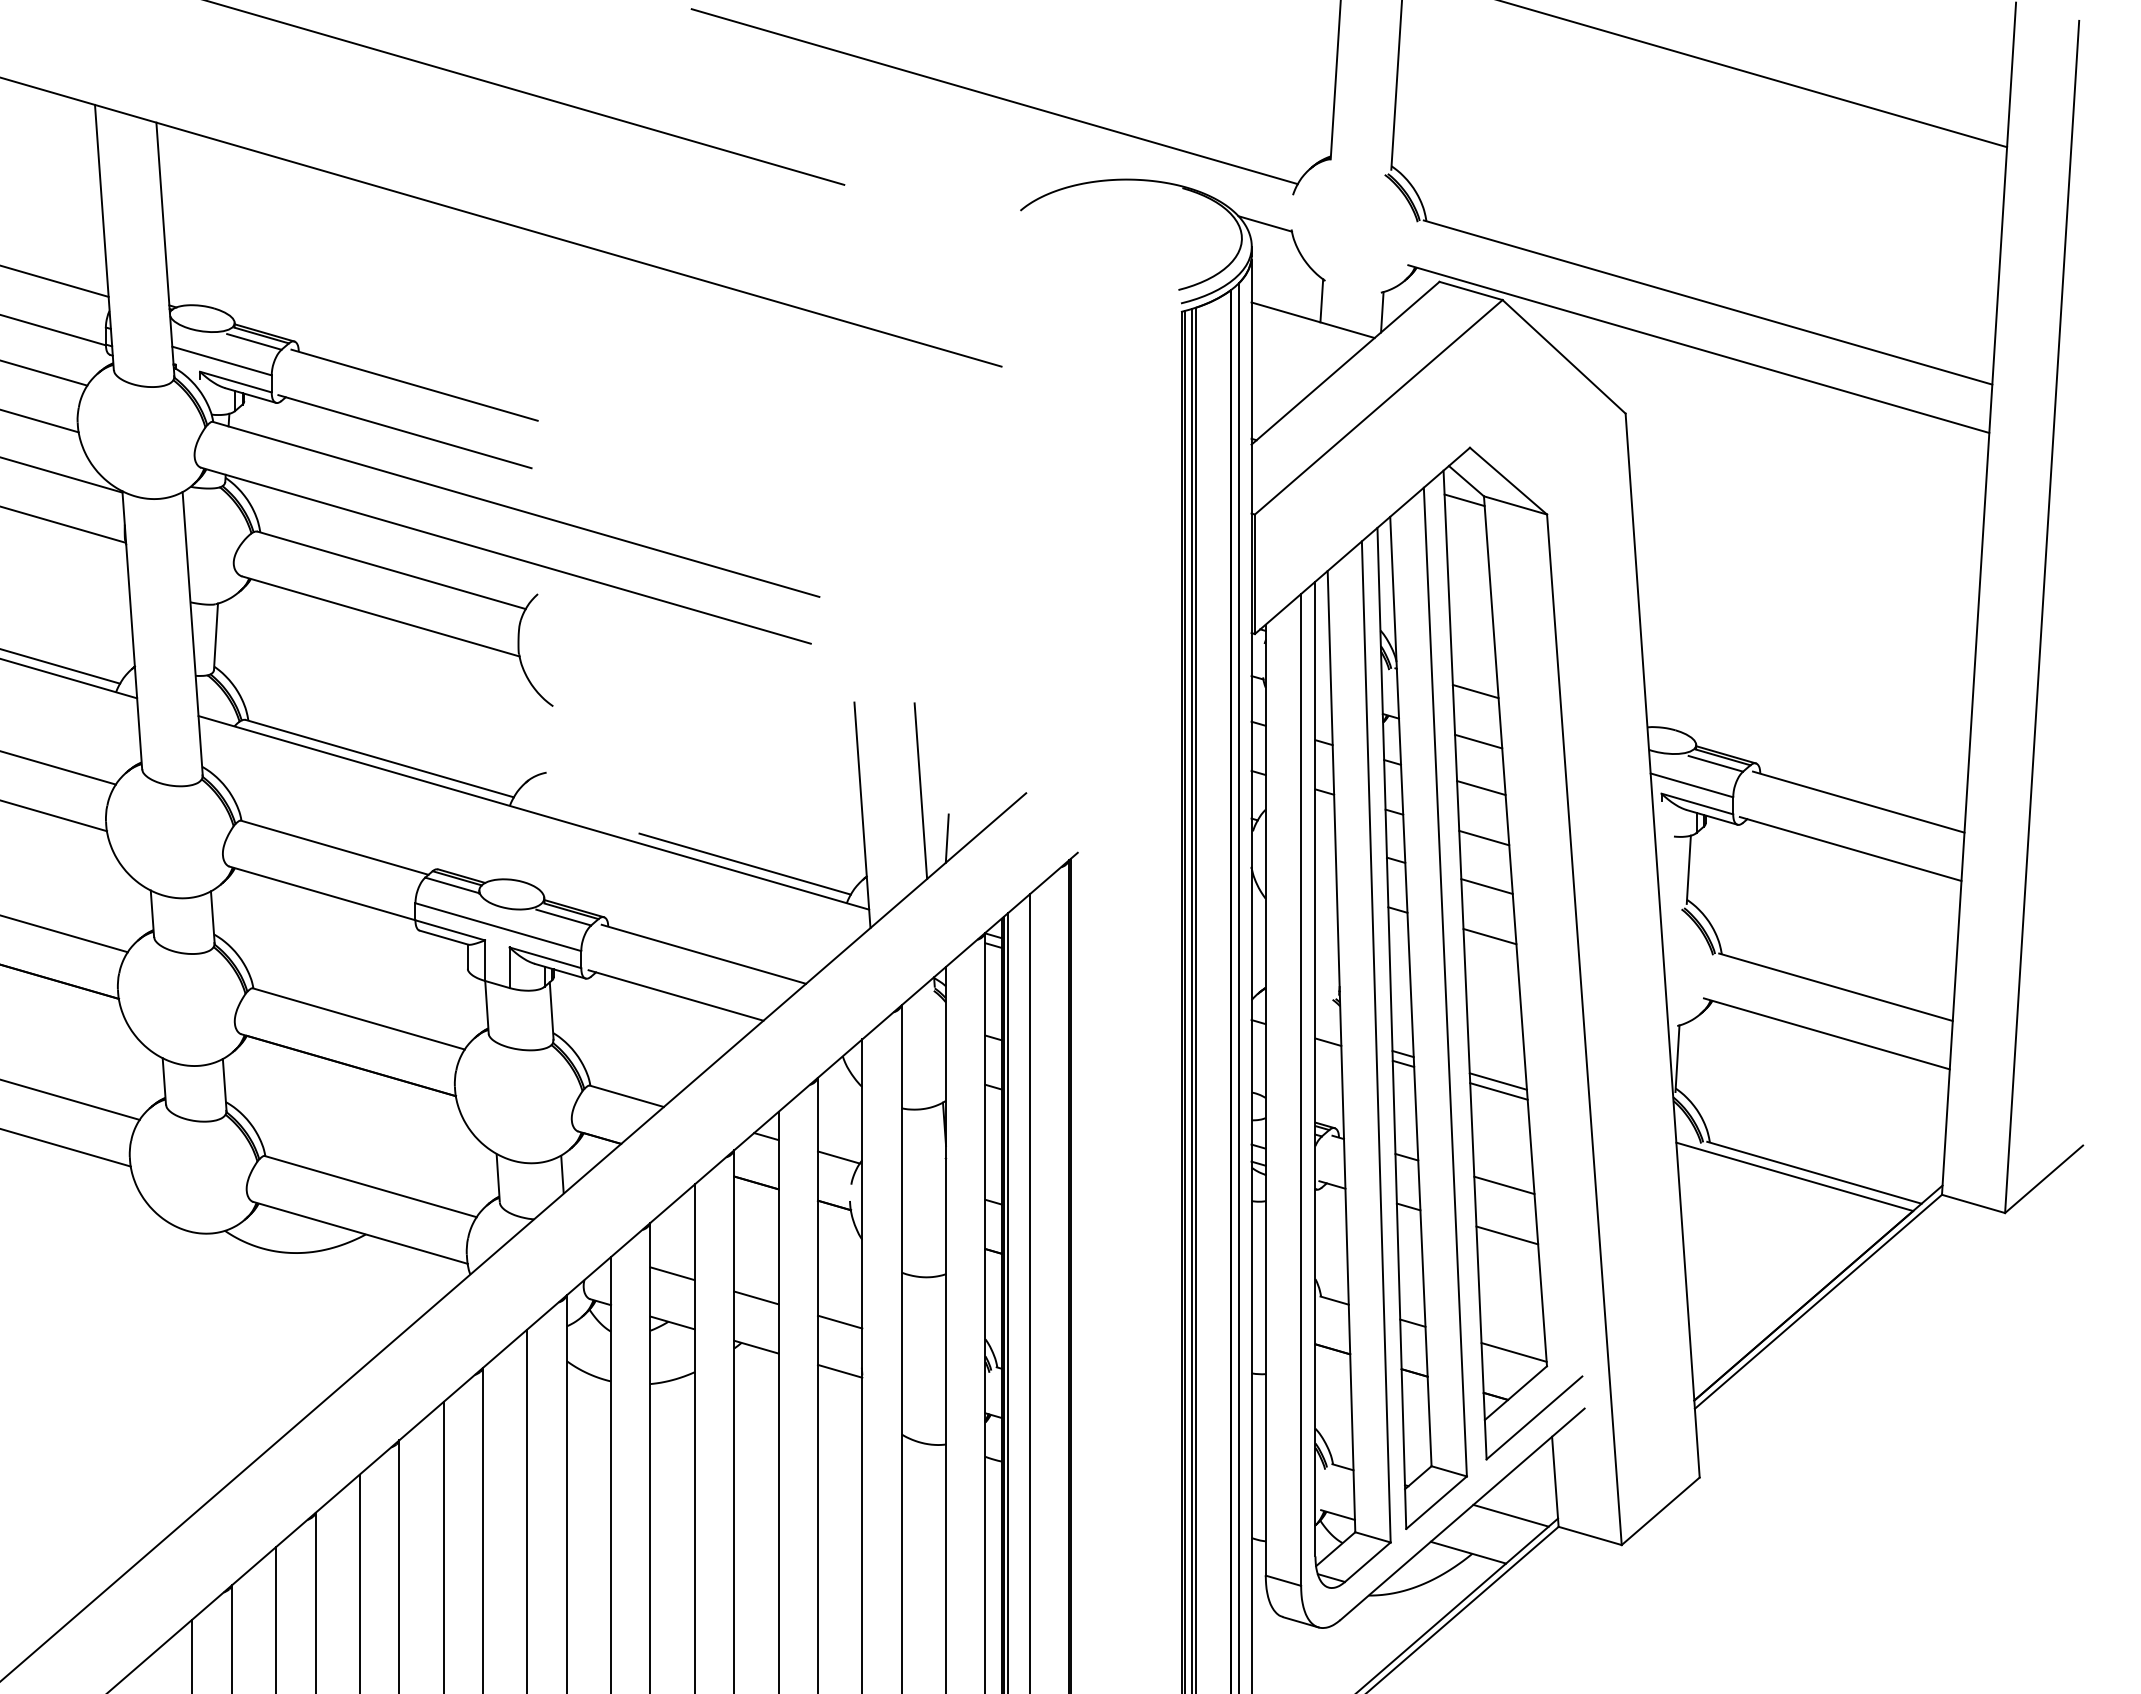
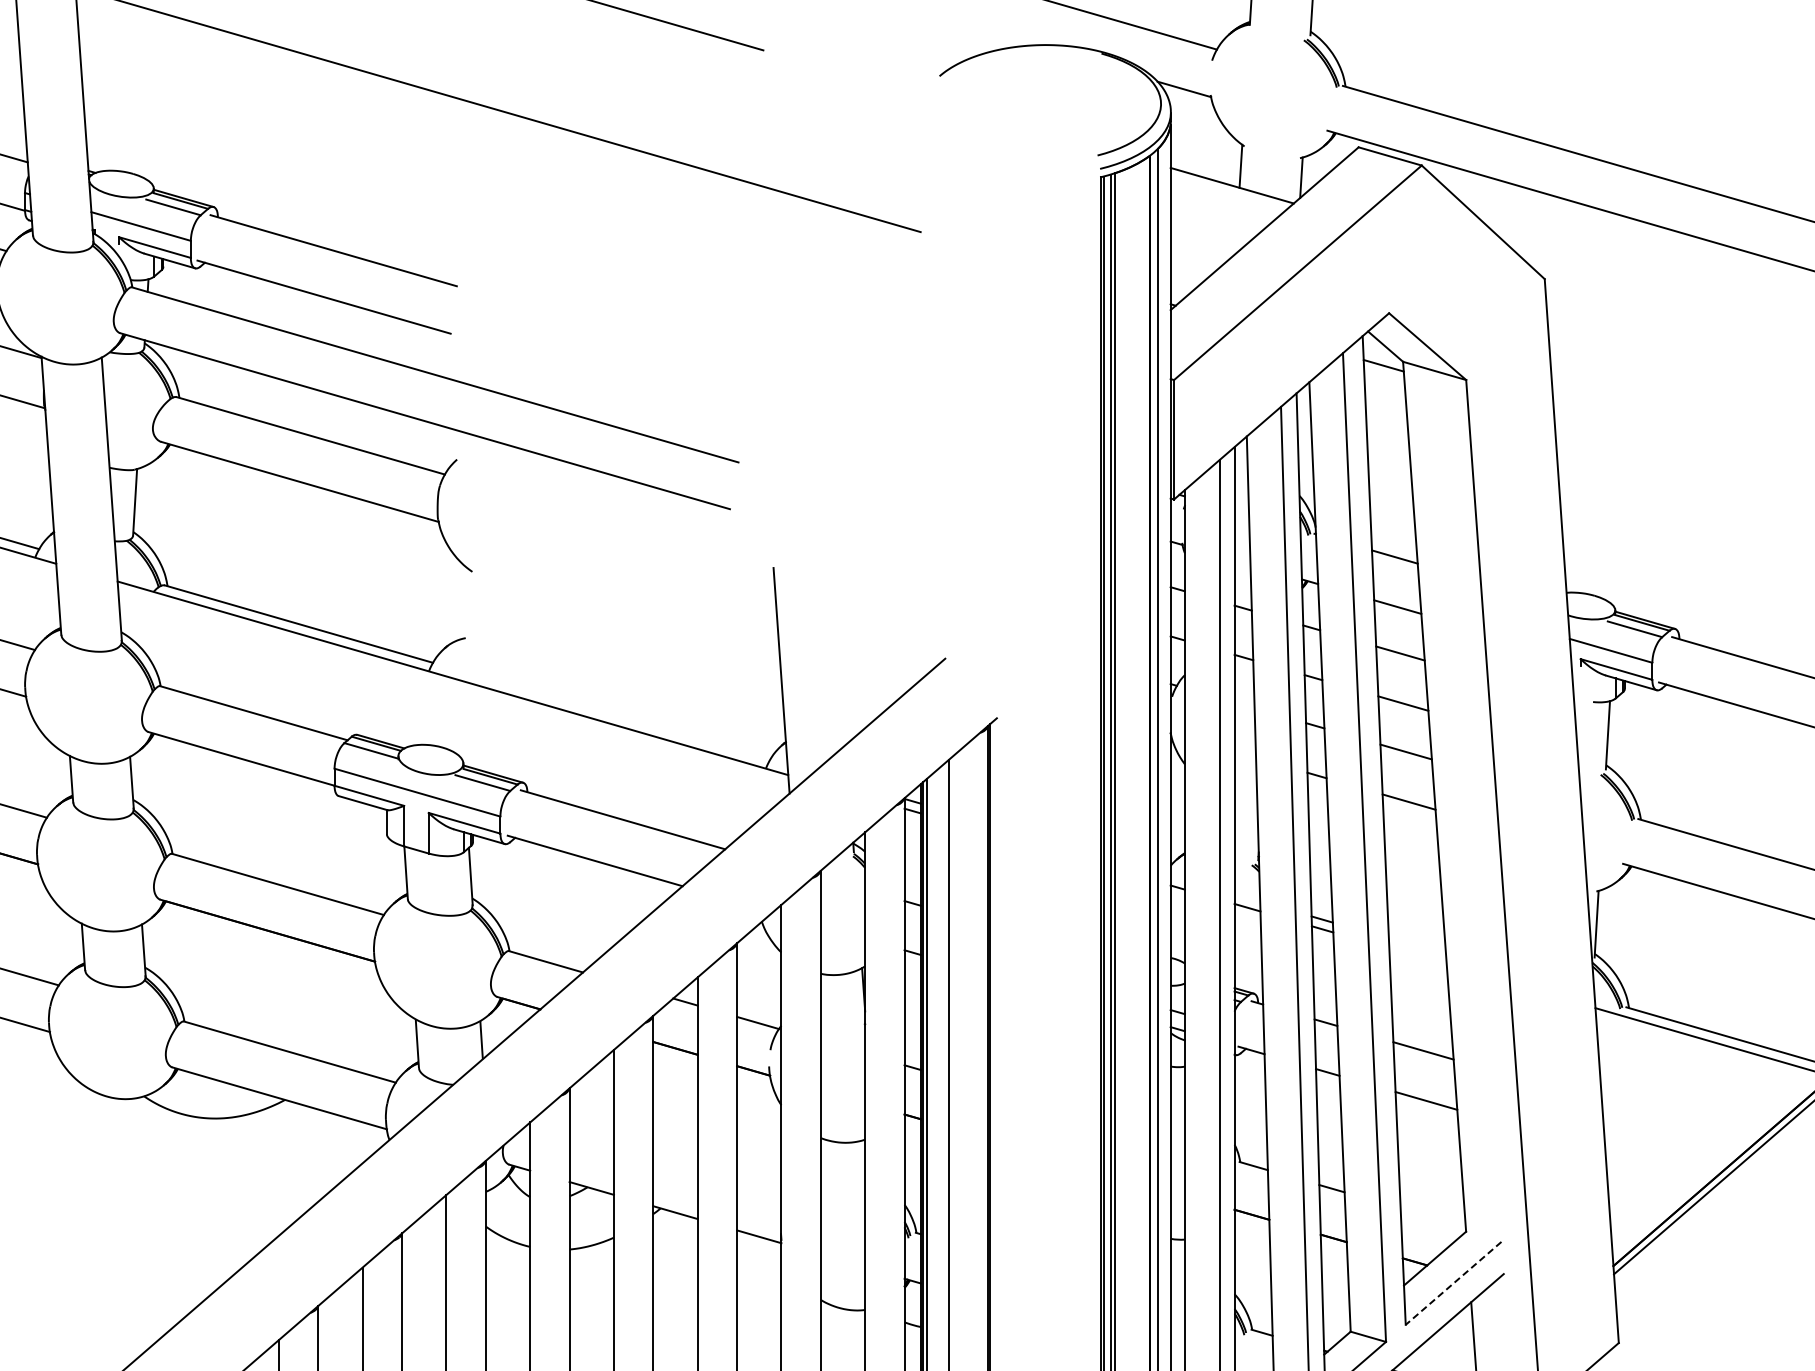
line: (920, 791) -> (839, 656), removed
line: (946, 838) -> (865, 703), removed
line: (744, 863) -> (663, 728), removed
line: (1497, 1081) -> (1416, 946), removed
line: (1498, 1091) -> (1417, 956), removed
line: (672, 1273) -> (591, 1138), removed
line: (756, 1297) -> (675, 1162), removed
line: (839, 1321) -> (758, 1186), removed
line: (1513, 1352) -> (1432, 1217), removed
line: (1534, 1418) -> (1453, 1283), solid -> dashed

